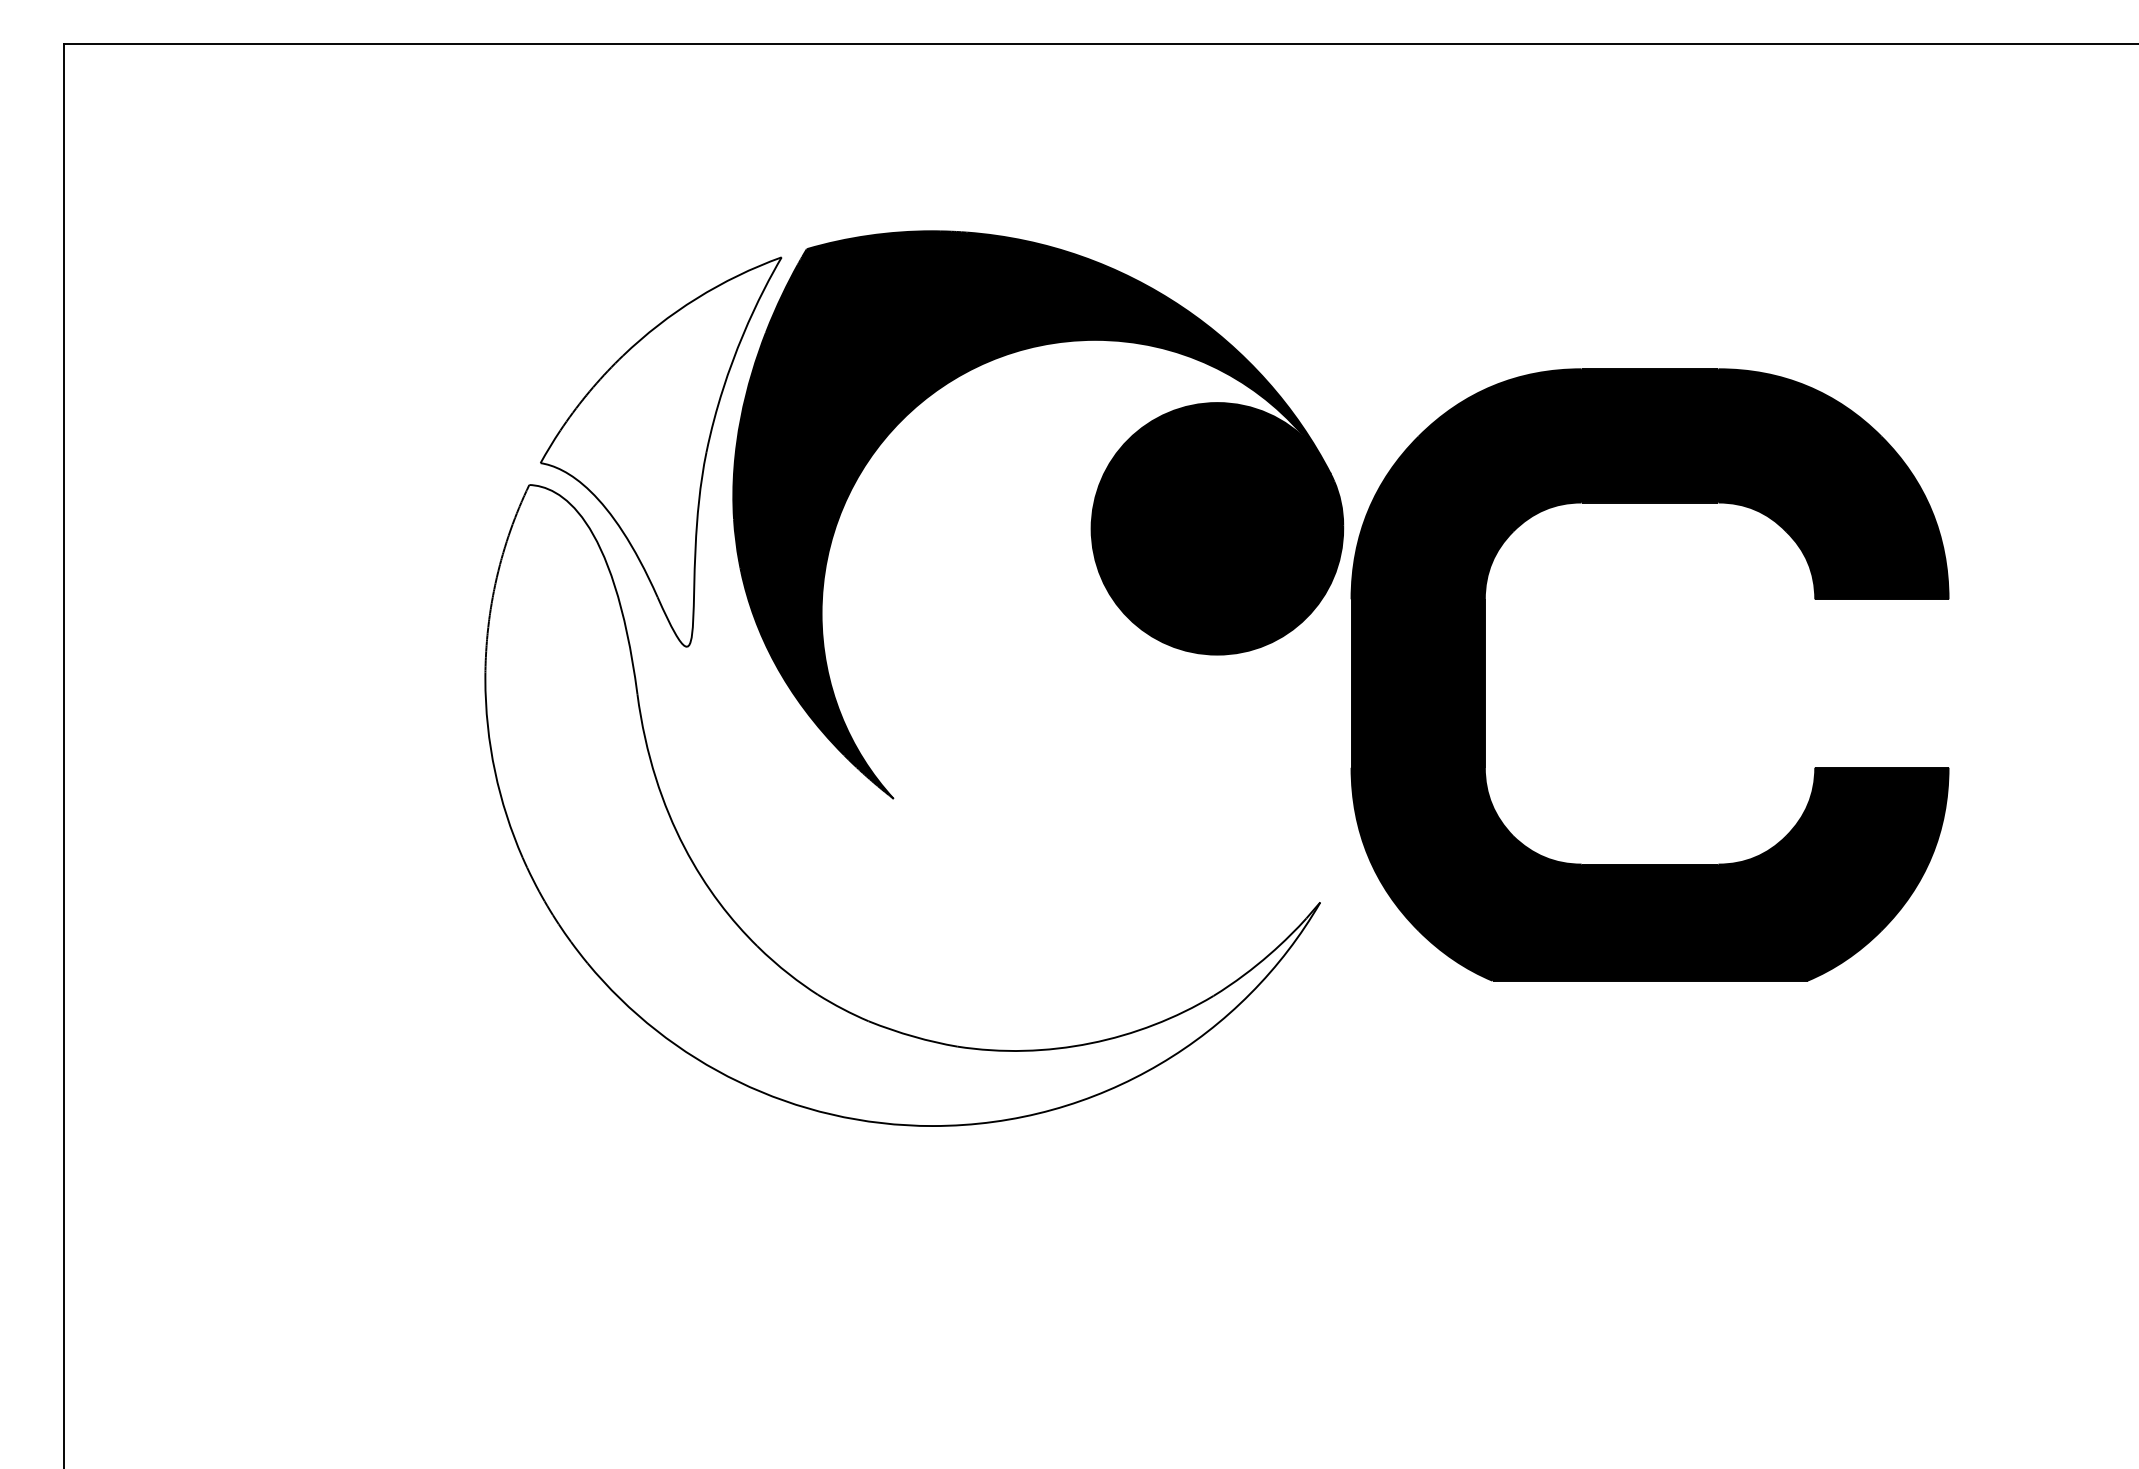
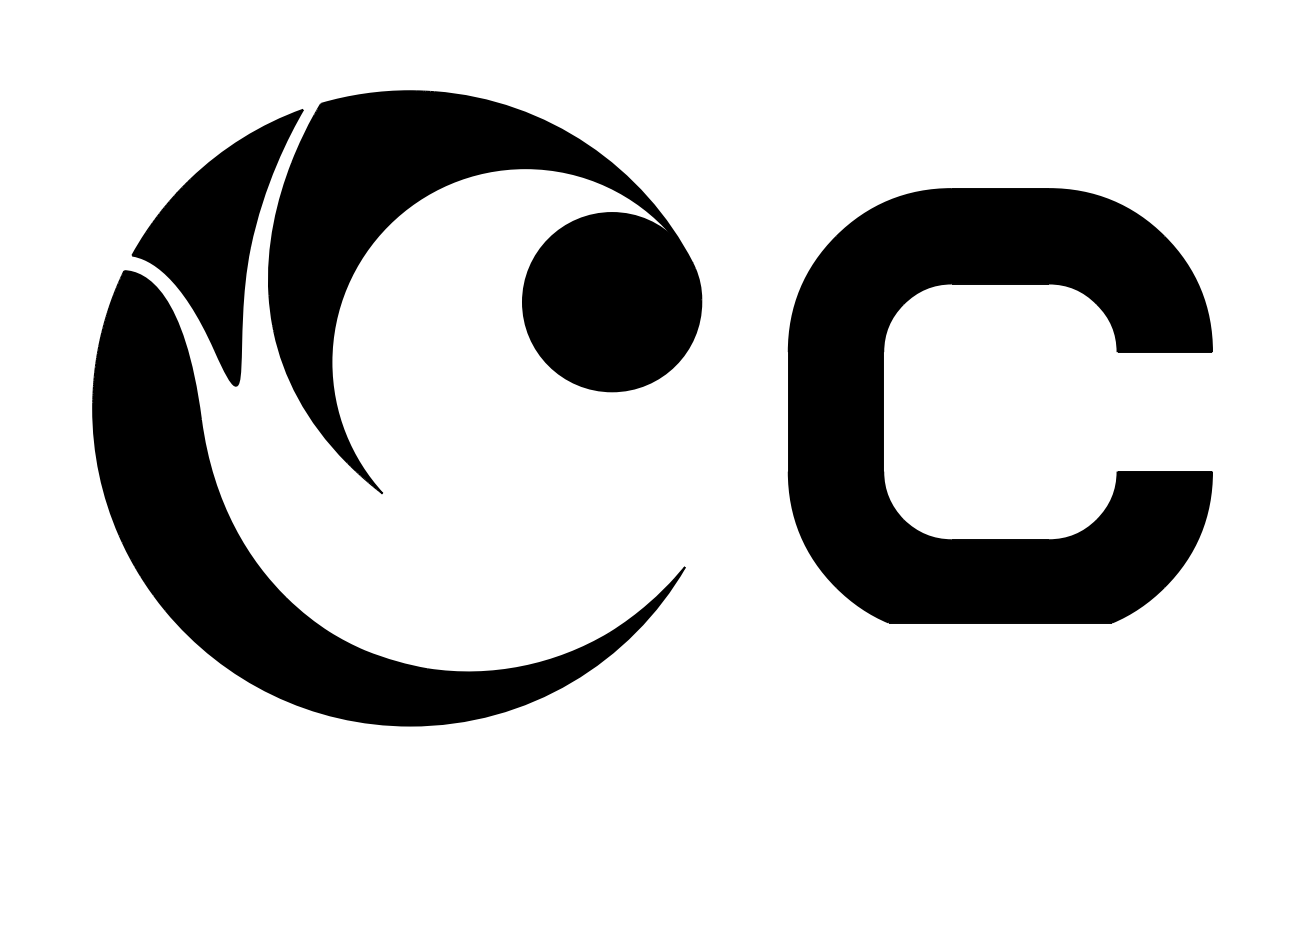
fill: (660, 451) -> (217, 247), added
part: (1485, 674) -> (883, 405), moved
fill: (902, 805) -> (388, 498), added

